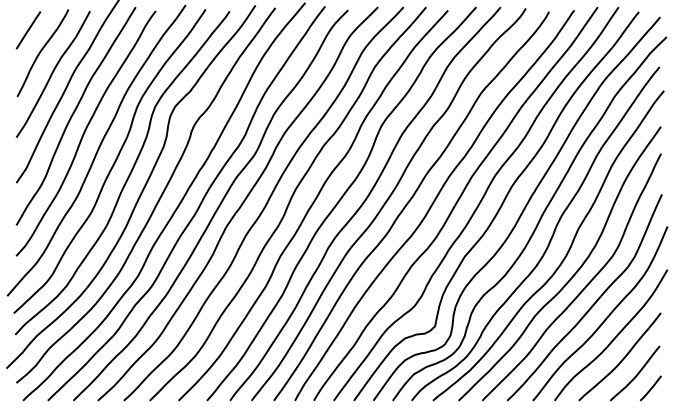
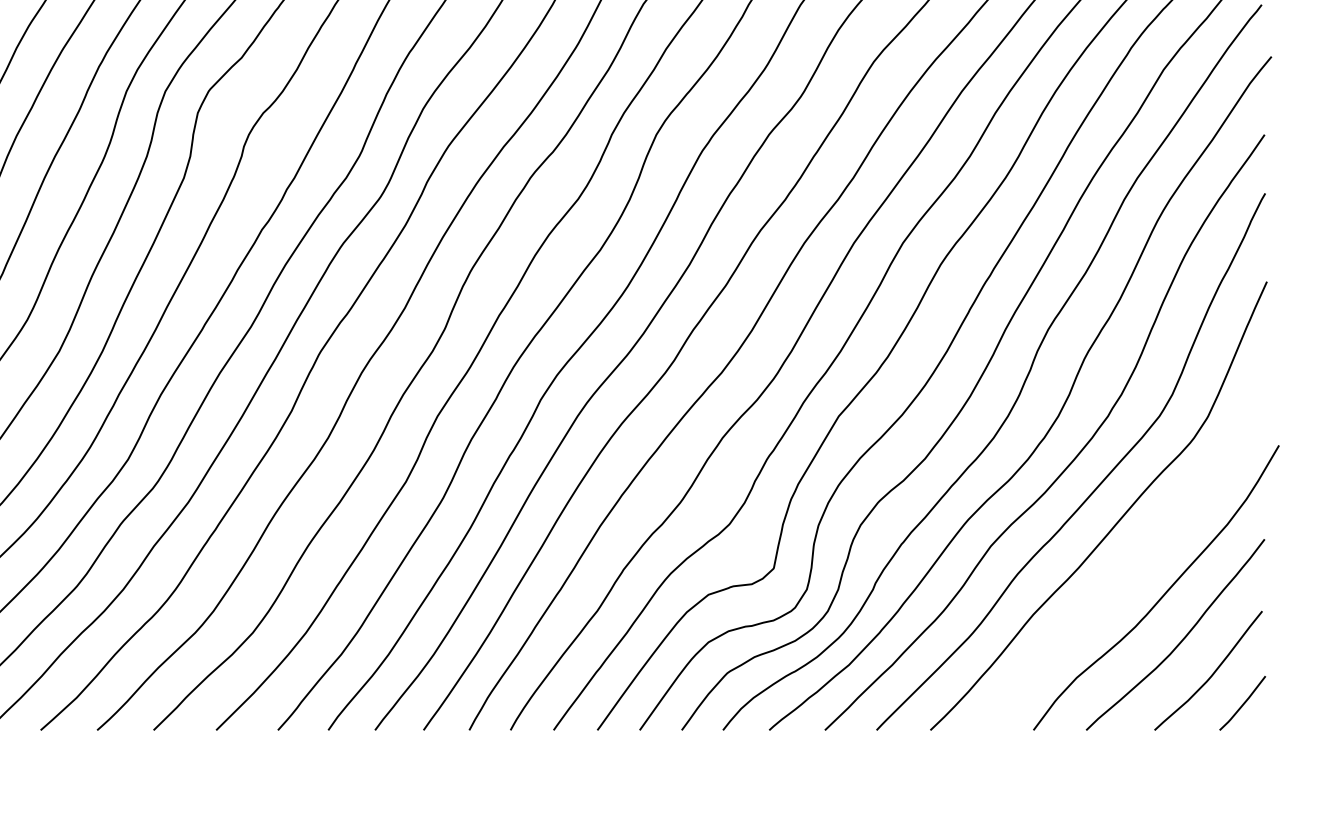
curve: (605, 318) -> (1144, 551), removed

